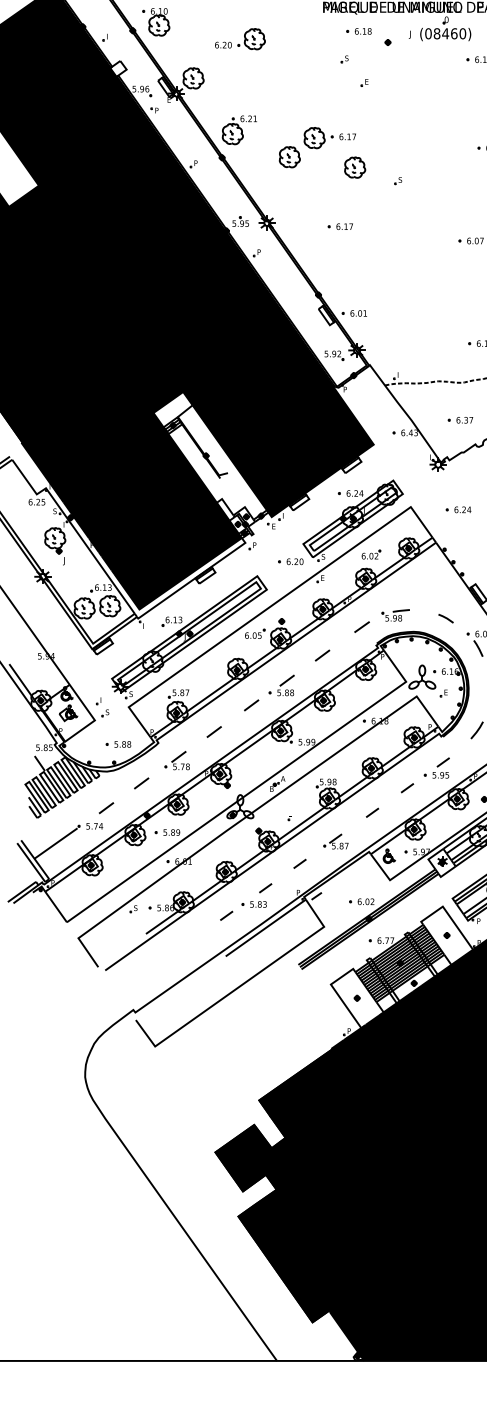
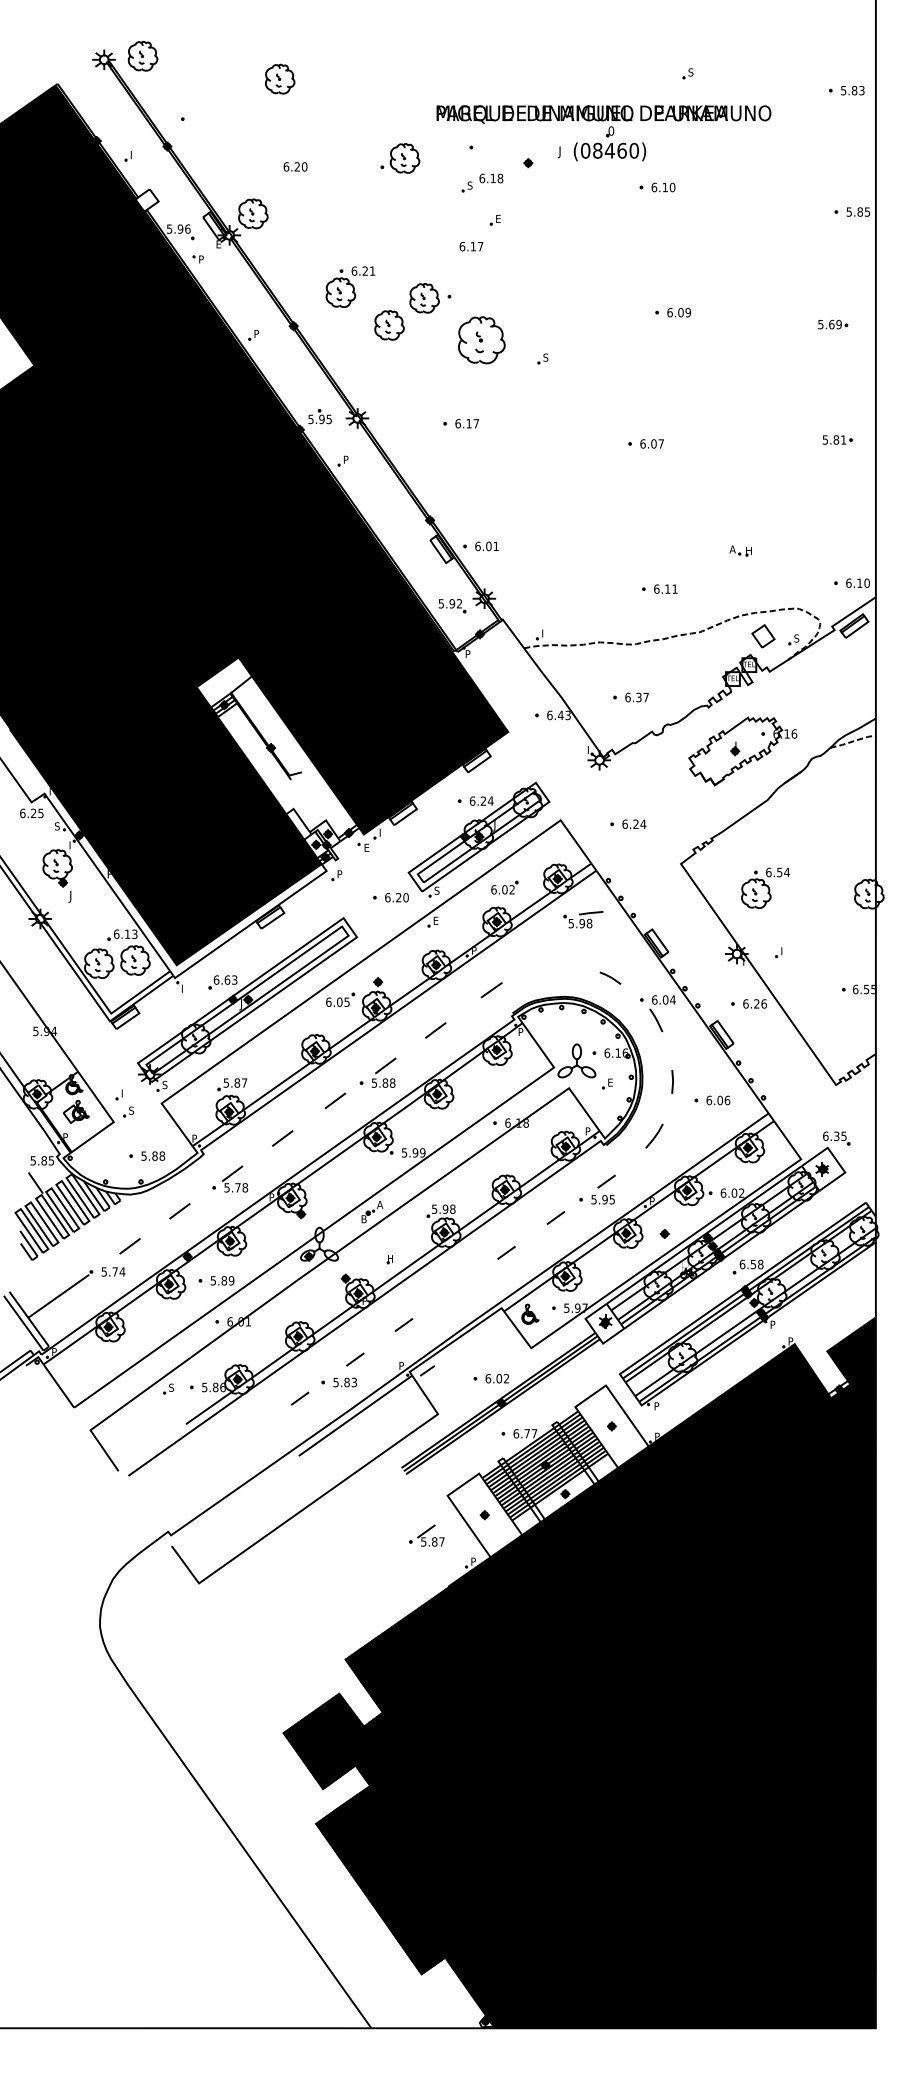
part: (159, 22) -> (204, 134), removed
text: (363, 31) -> (491, 178), moved
part: (251, 39) -> (400, 158), moved
part: (239, 129) -> (350, 286), moved
text: (347, 136) -> (471, 246), moved
part: (354, 167) -> (481, 339), size x1.6
part: (395, 615) -> (583, 919), moved
text: (175, 619) -> (227, 979), 6.13 -> 6.63
part: (335, 841) -> (426, 1535), moved

